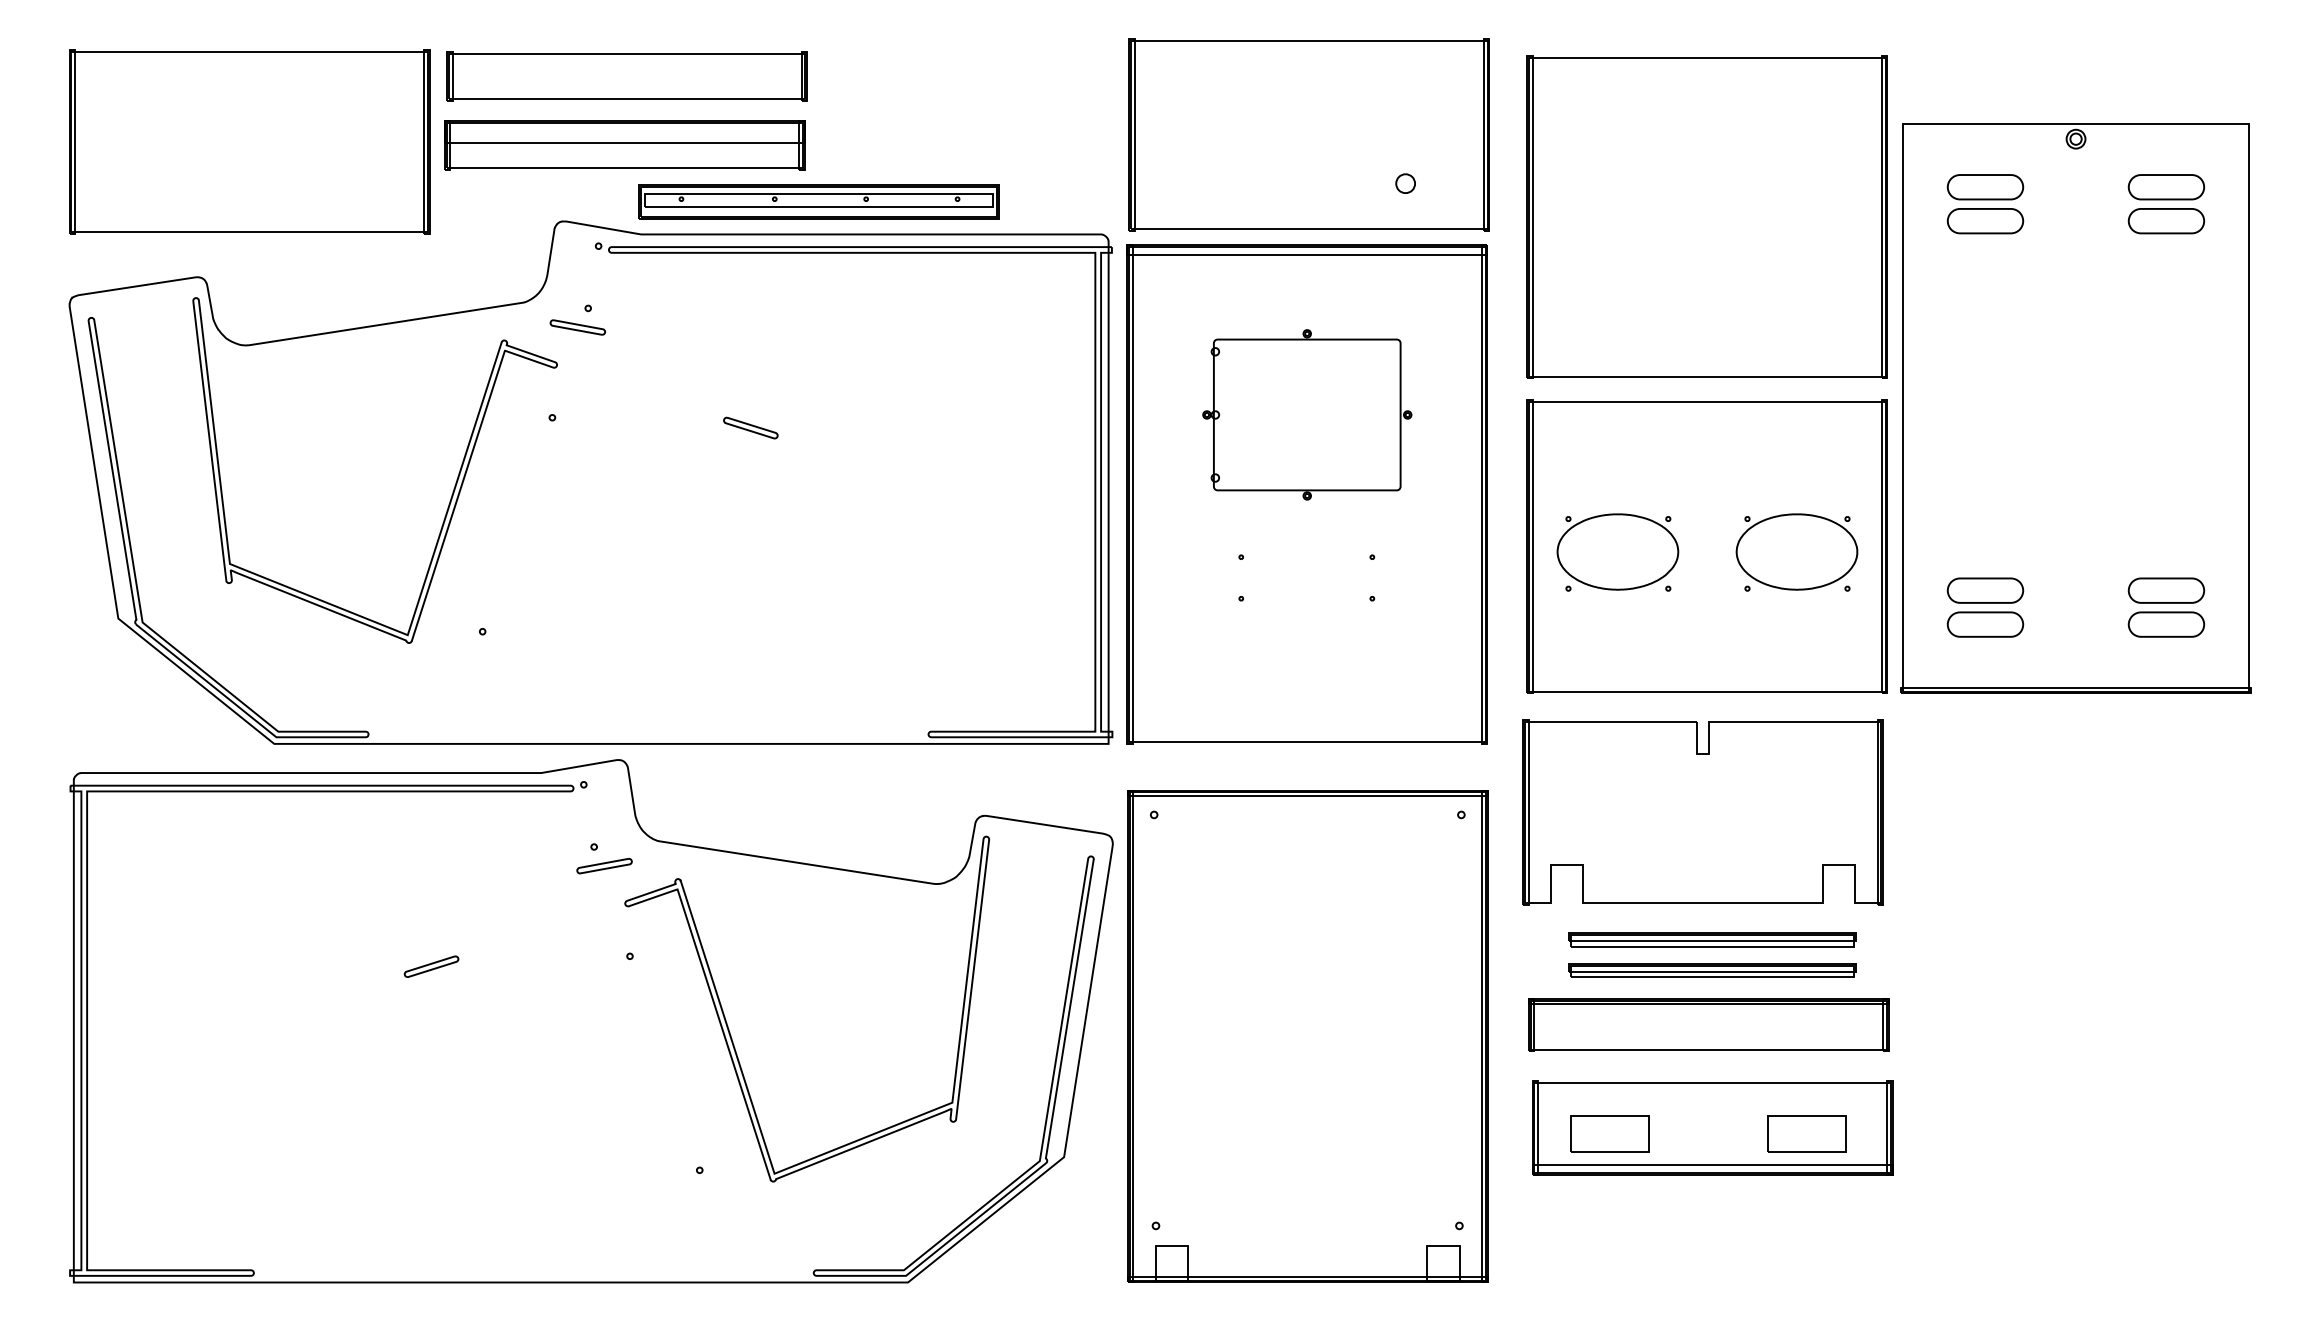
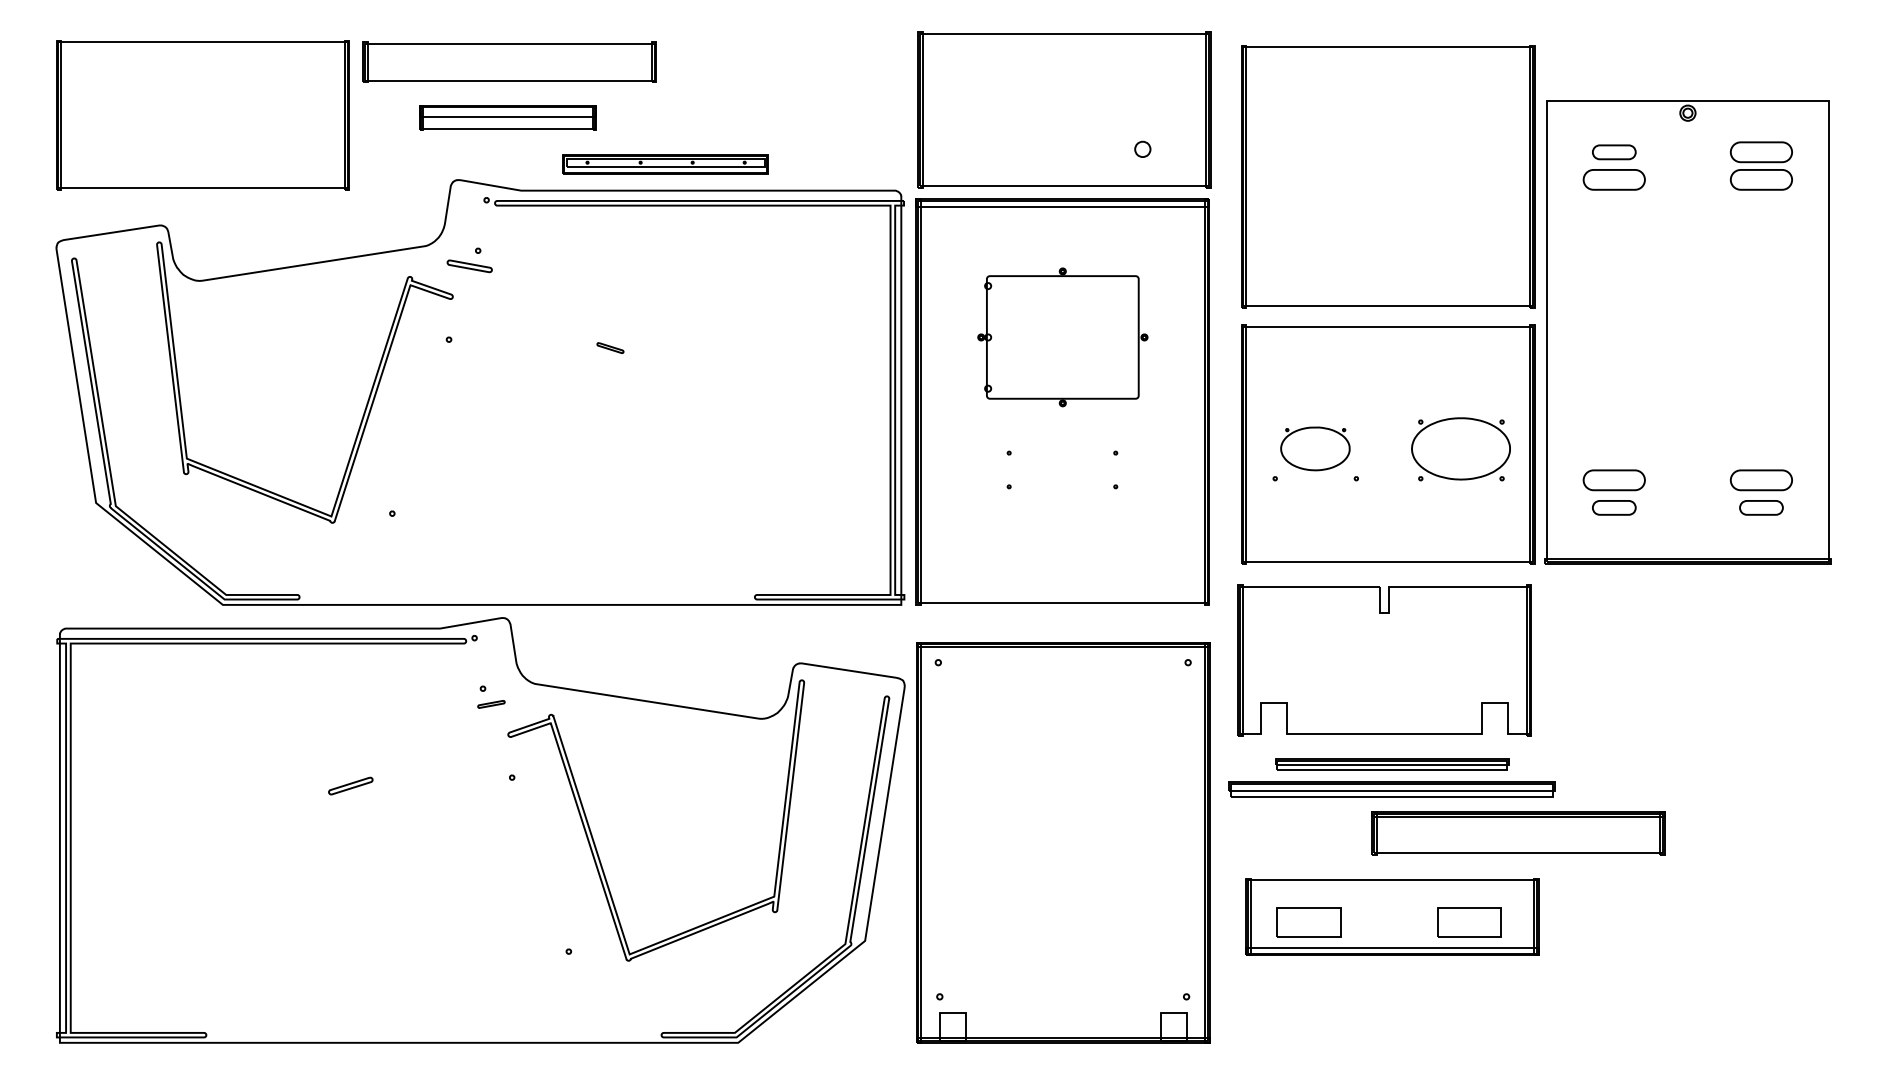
part: (624, 145) -> (507, 118), size x0.6
part: (1985, 187) -> (1614, 152), size x0.7
part: (818, 201) -> (665, 163), size x0.7
part: (750, 427) -> (610, 347), size x0.6
part: (1617, 551) -> (1315, 448), size x0.7
part: (1985, 624) -> (1614, 507), size x0.7
part: (2166, 624) -> (1761, 507), size x0.7
part: (604, 866) -> (491, 704), size x0.6
part: (1712, 970) -> (1392, 789), size x1.4
part: (1708, 1024) -> (1518, 833), moved

